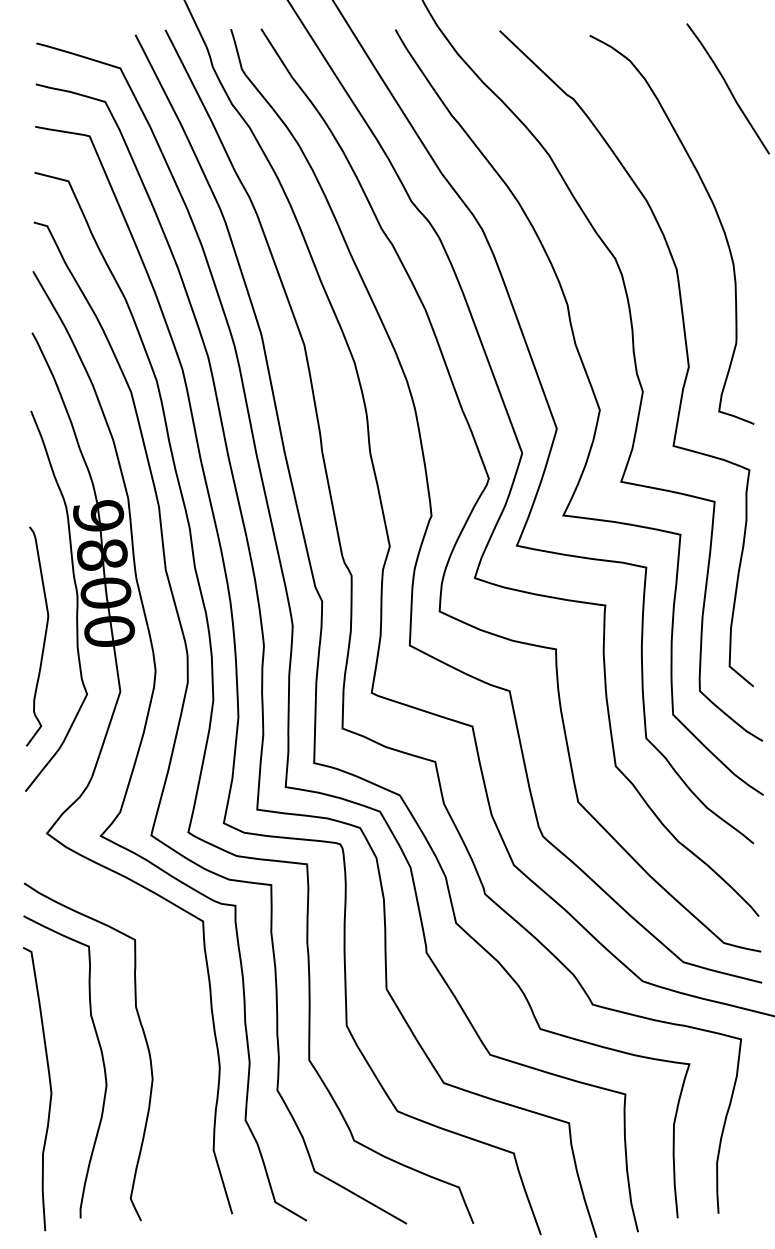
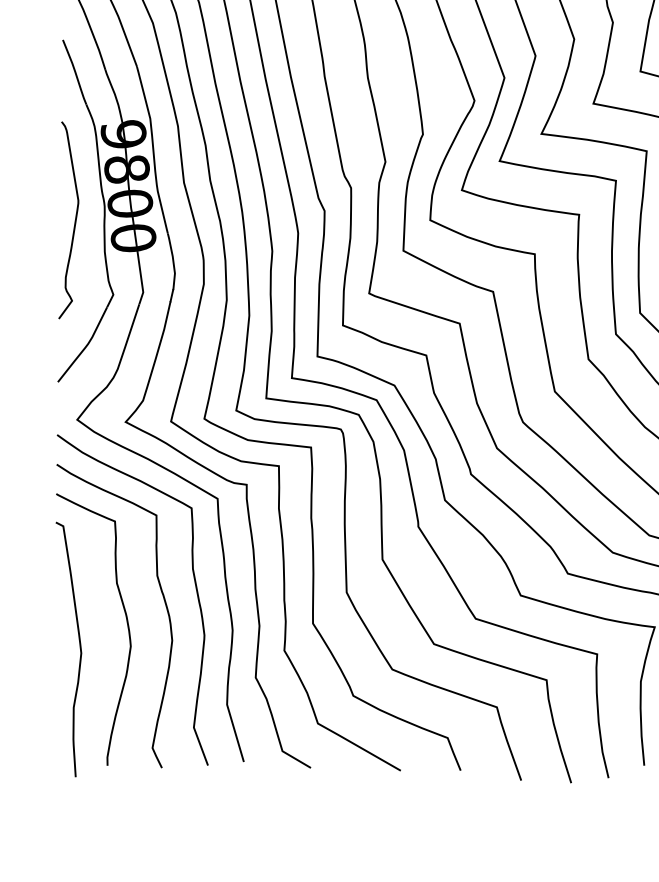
curve: (44, 636) -> (75, 220), moved
curve: (178, 1020) -> (195, 587), added

